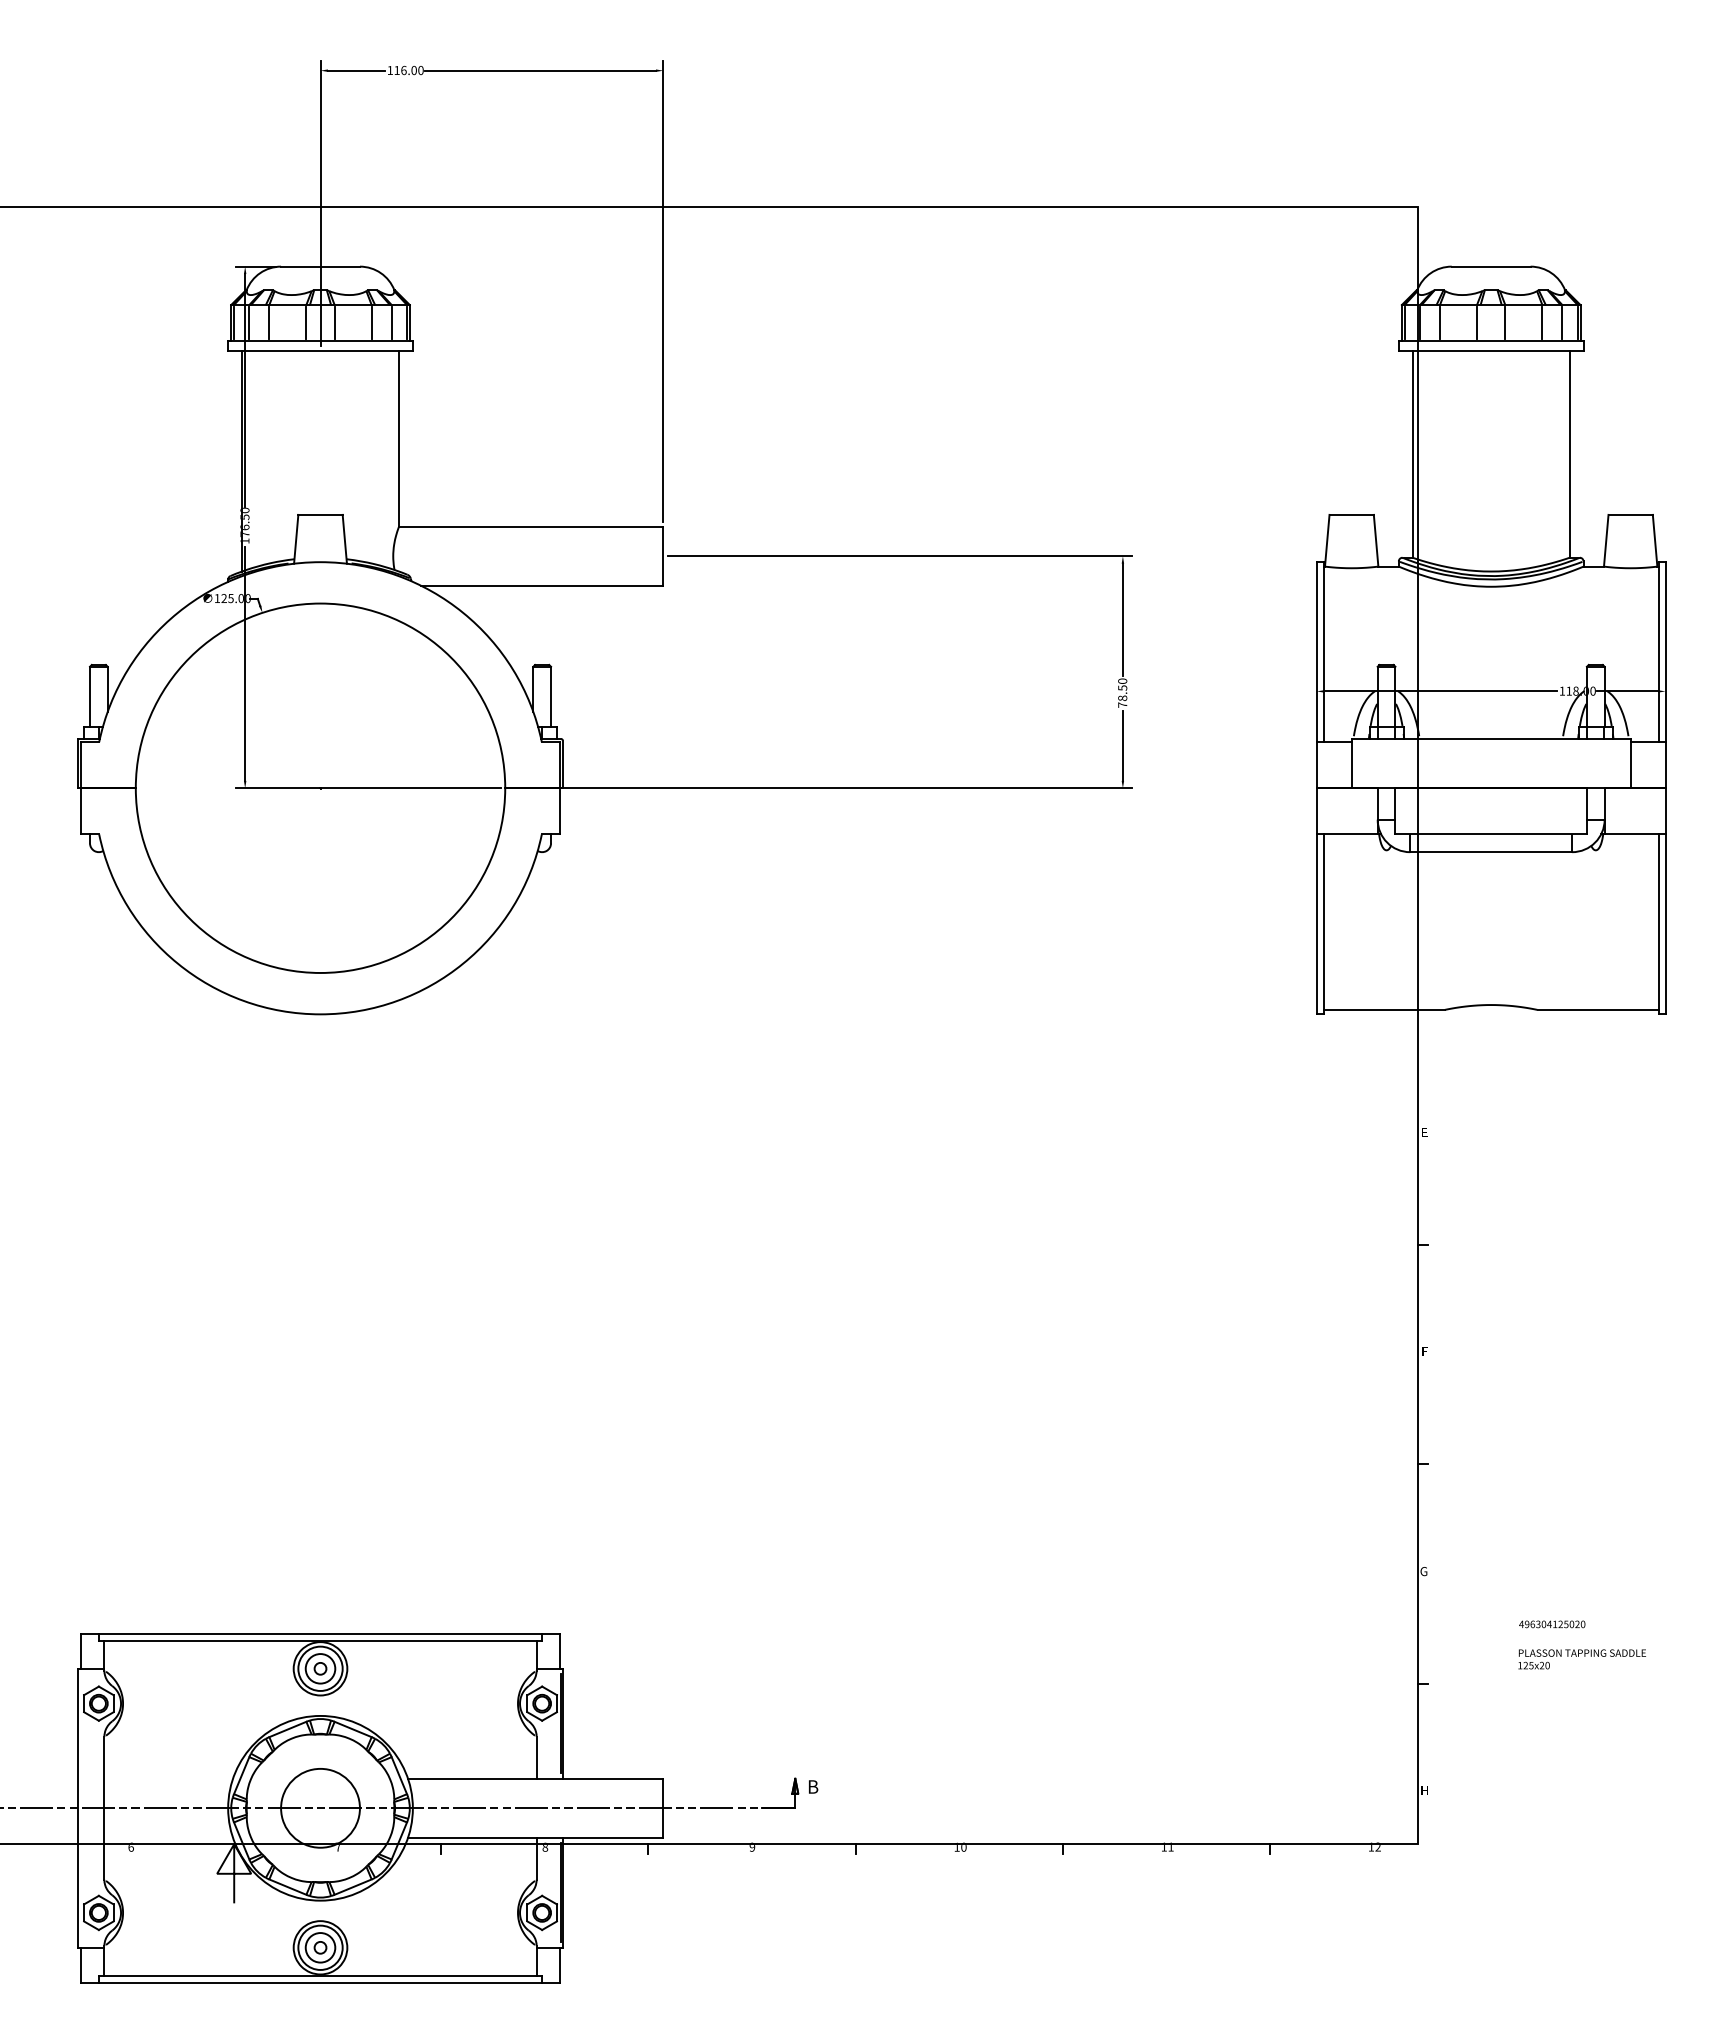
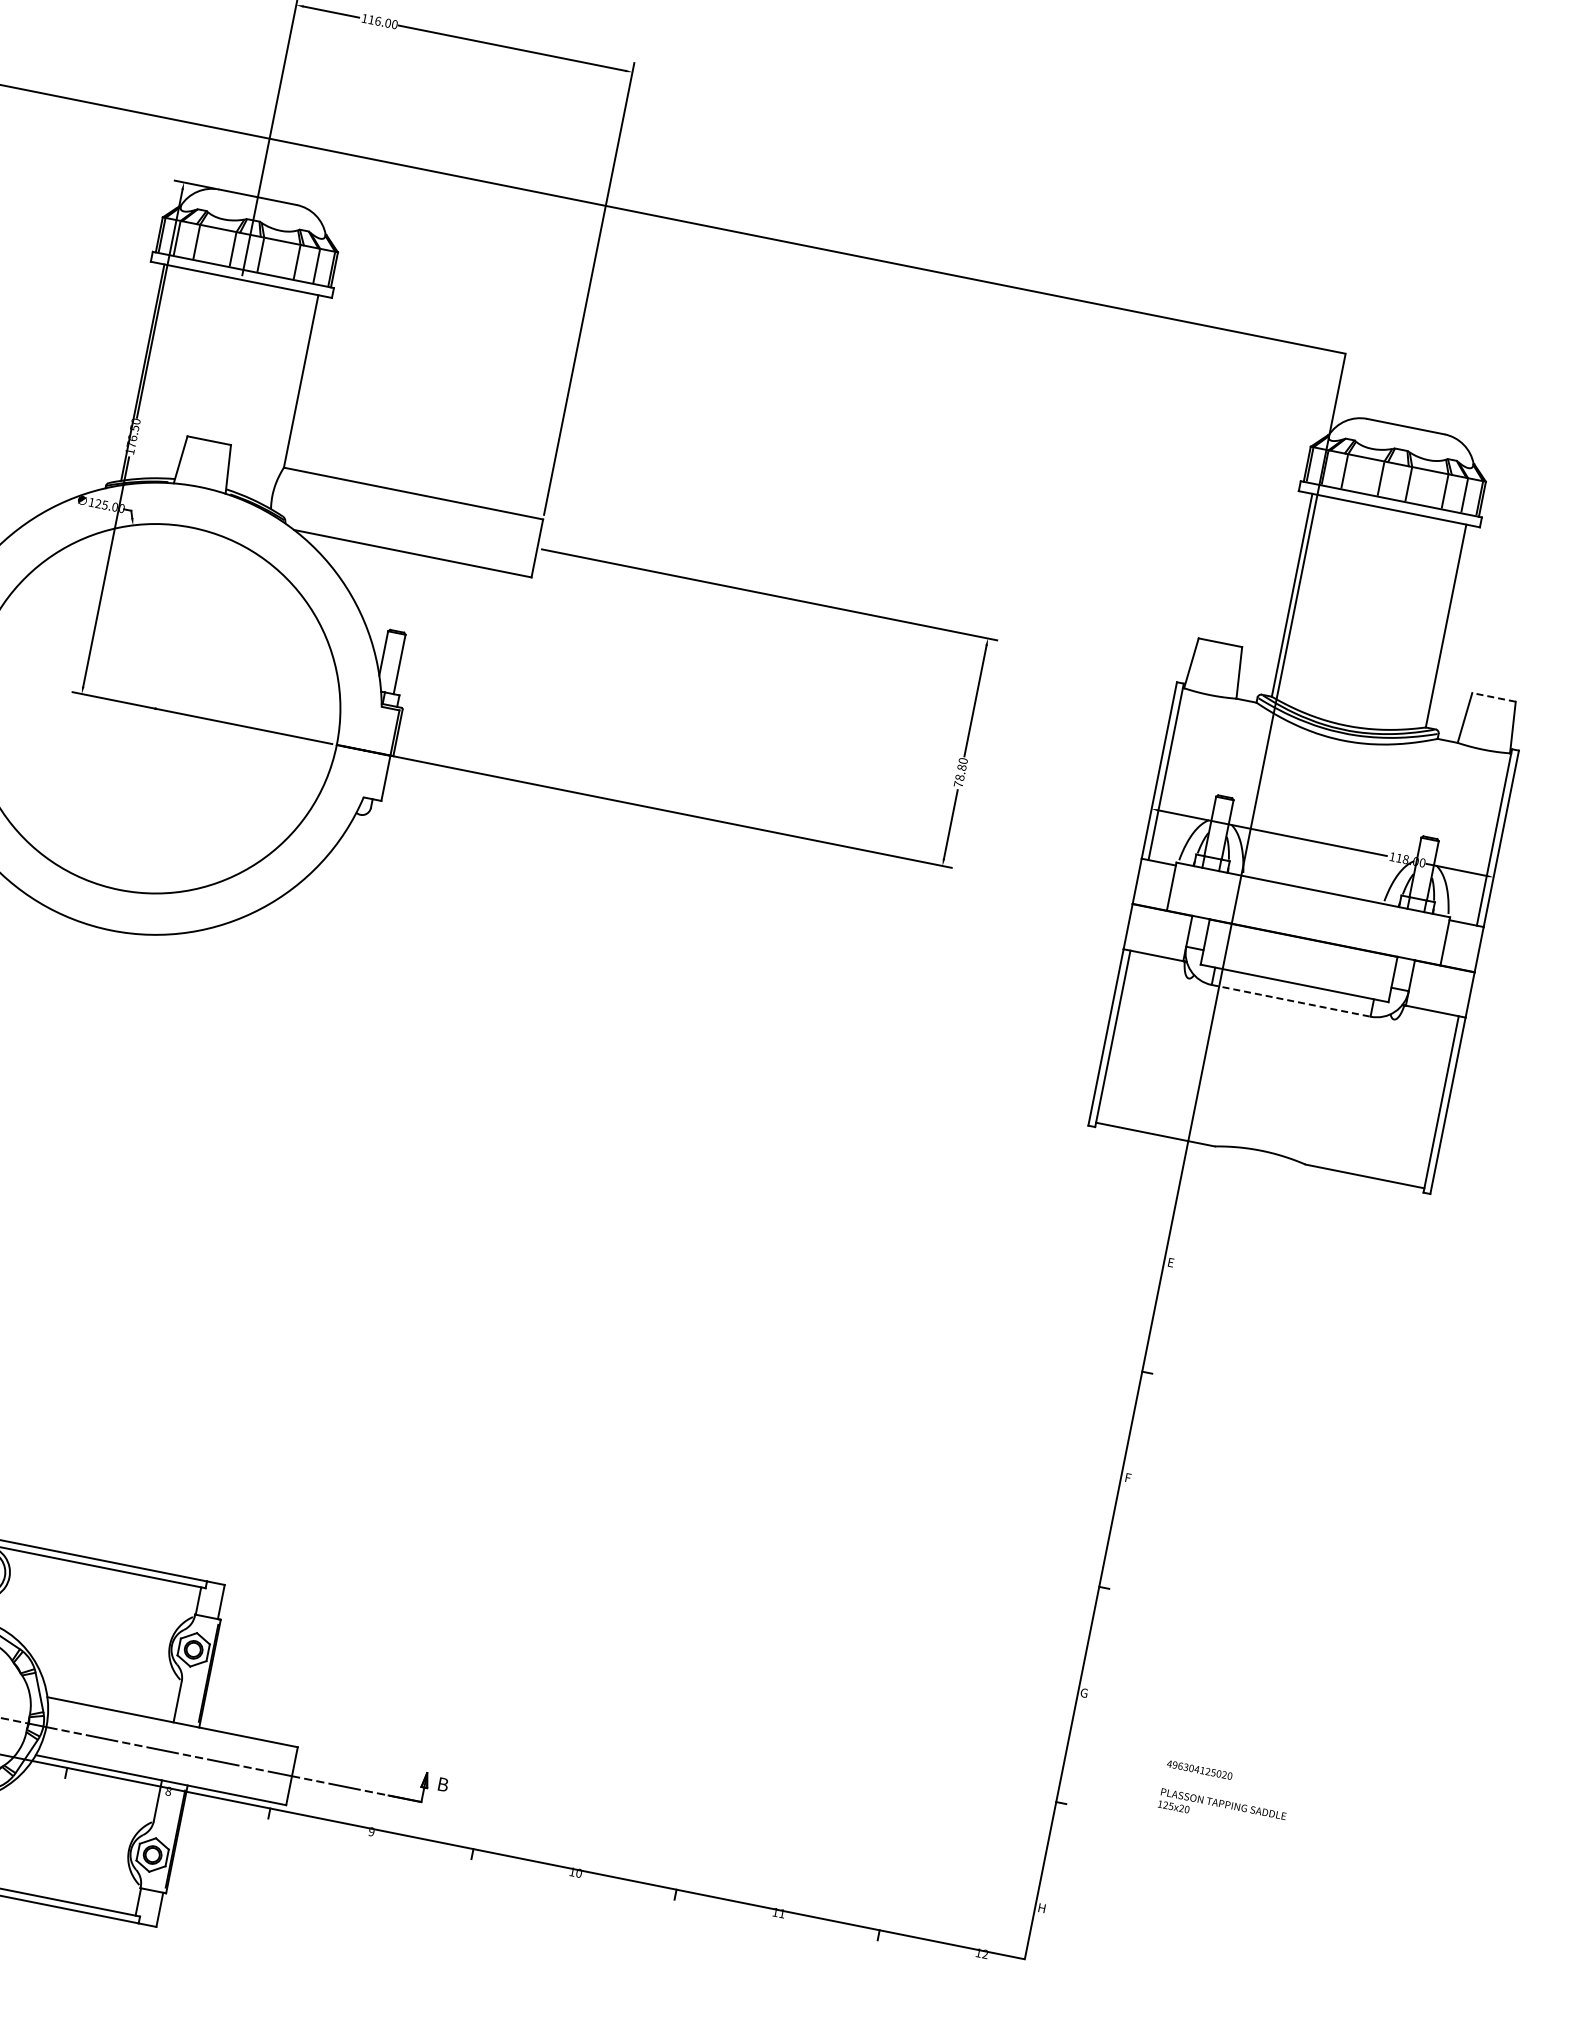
line: (1630, 514) -> (1493, 696), solid -> dashed
text: (1122, 687) -> (961, 767), 78.50 -> 78.80
line: (1491, 852) -> (1291, 1001), solid -> dashed

